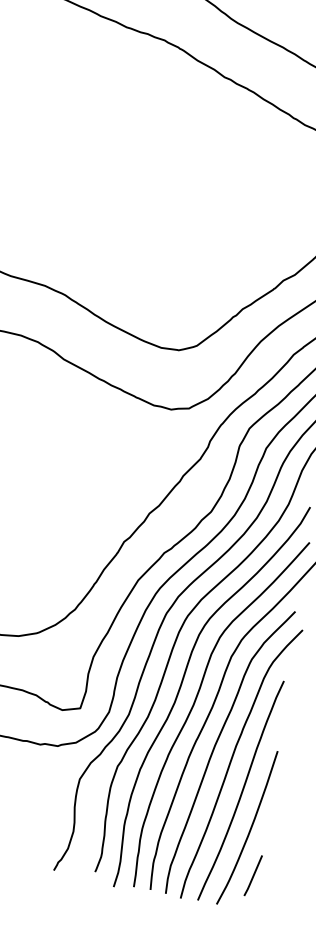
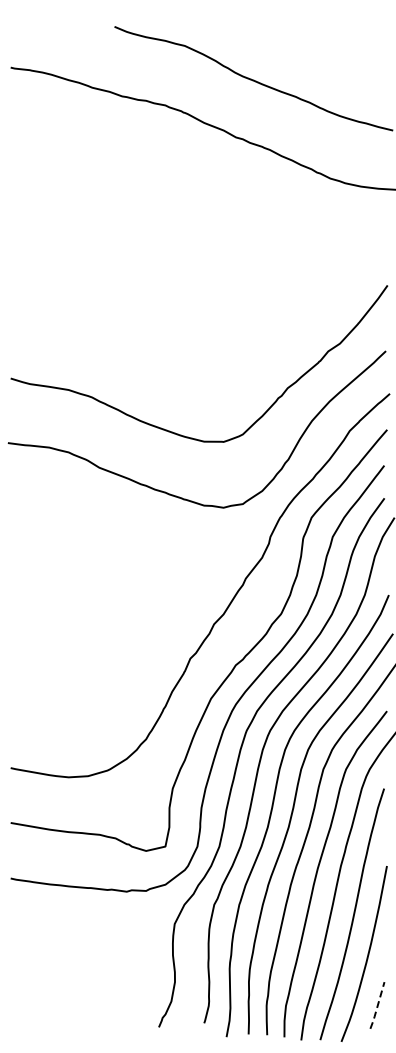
line: (253, 876) -> (377, 1006), solid -> dashed

